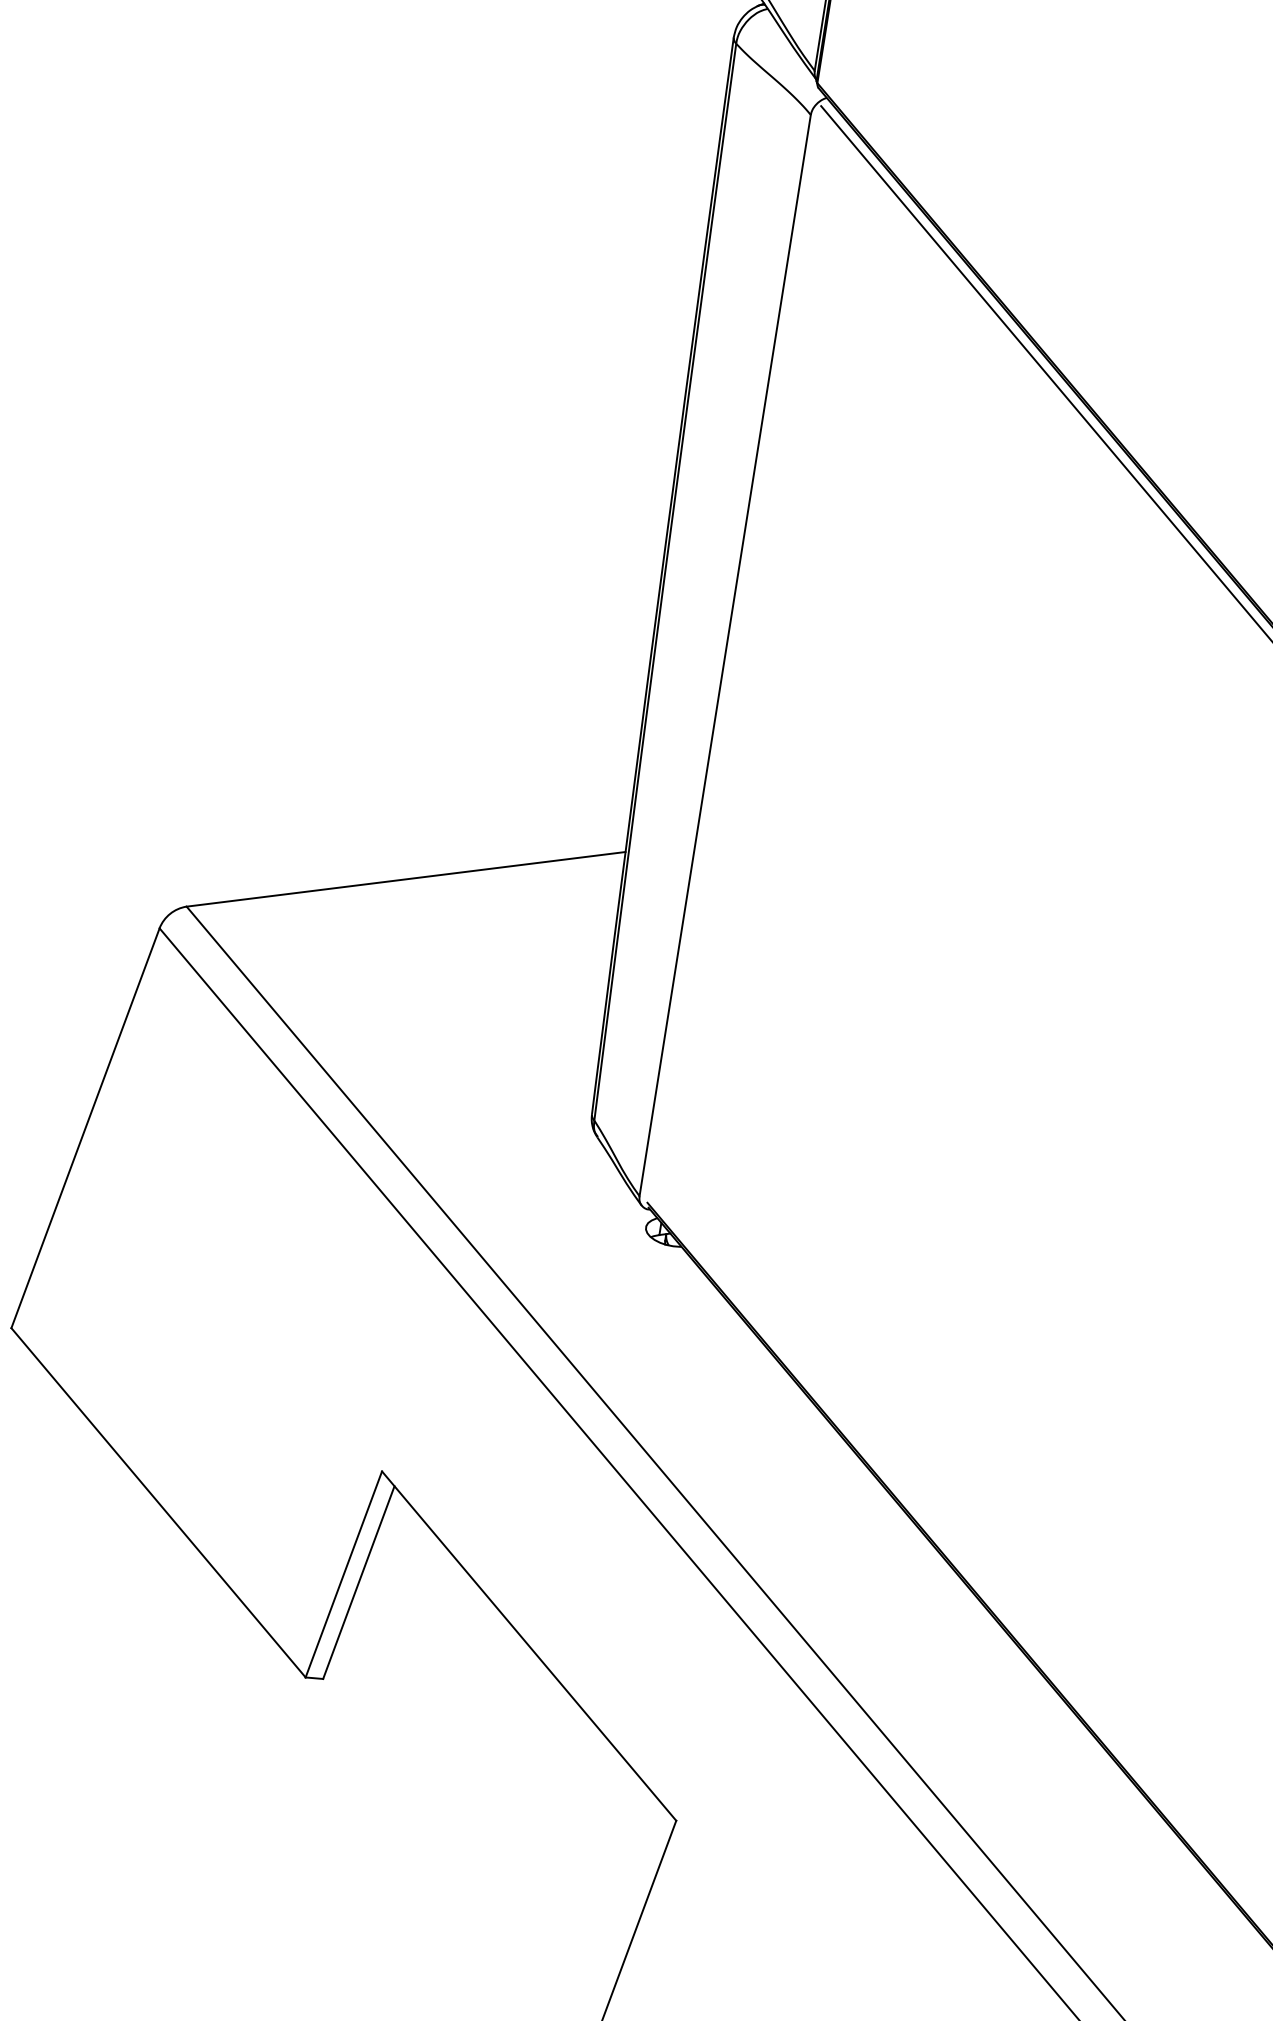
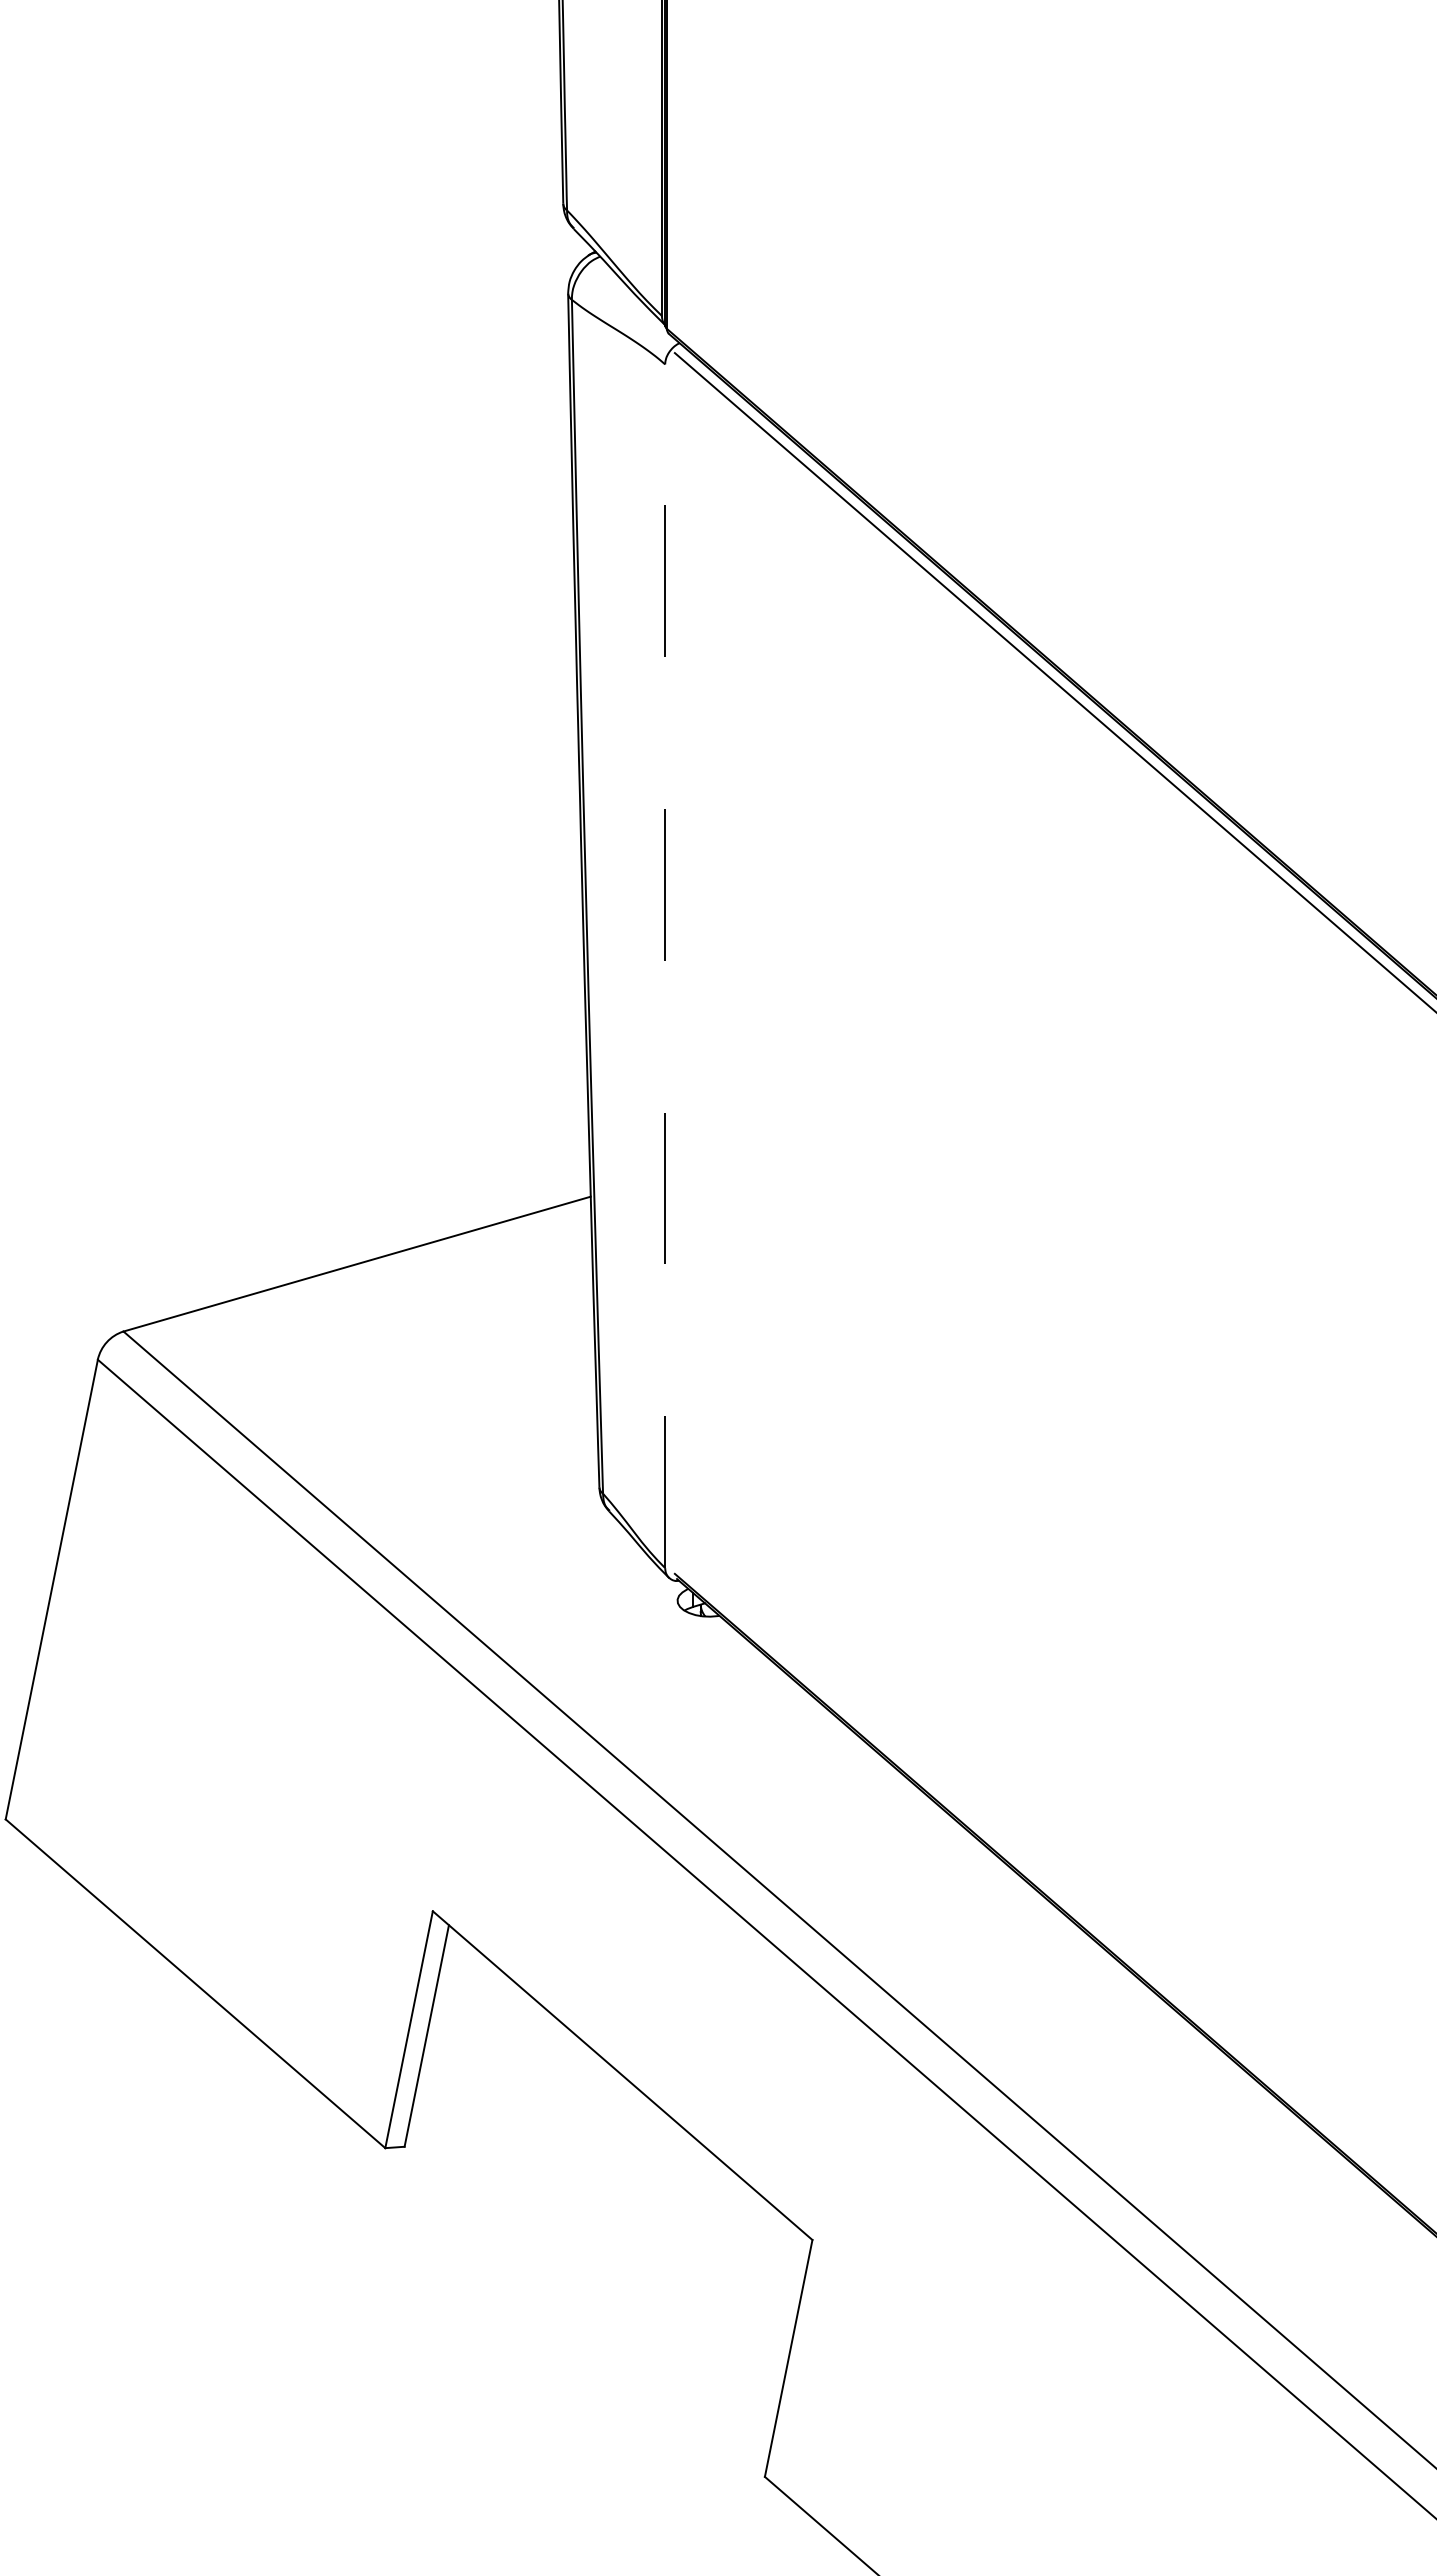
line: (725, 655) -> (665, 966), solid -> dashed

